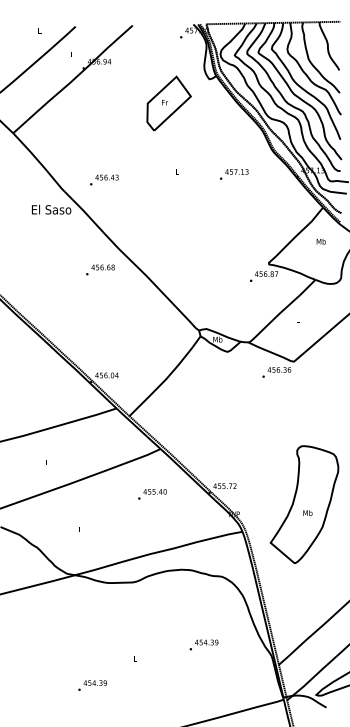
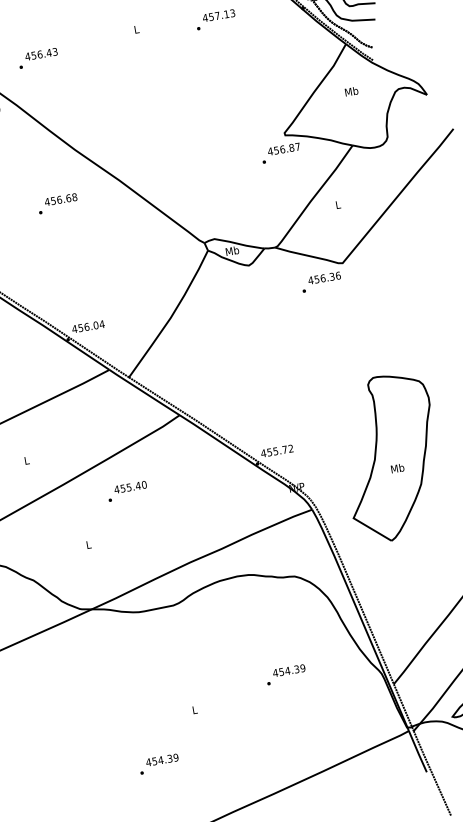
text: (100, 269) -> (57, 203), moved
text: (152, 494) -> (127, 491), moved
text: (92, 685) -> (158, 764), moved

